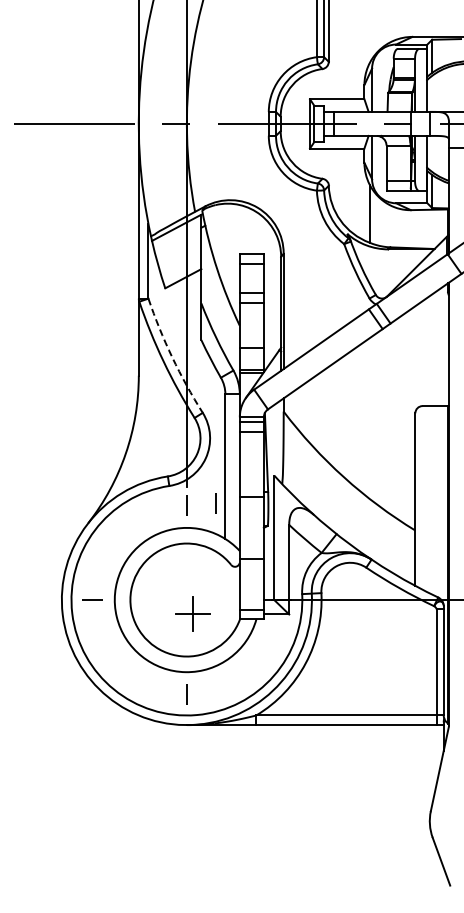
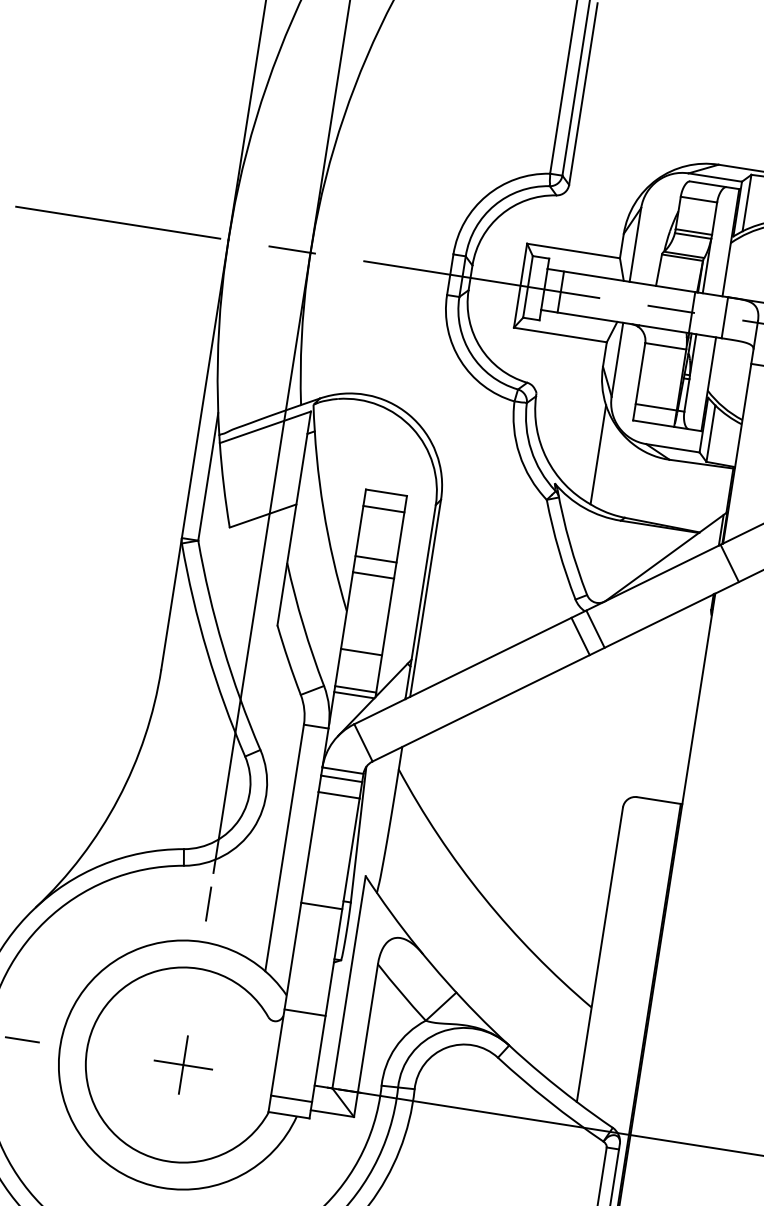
arc: (172, 357) -> (223, 647), dashed -> solid
line: (215, 503) -> (257, 907), removed
part: (192, 613) -> (182, 1063), moved

